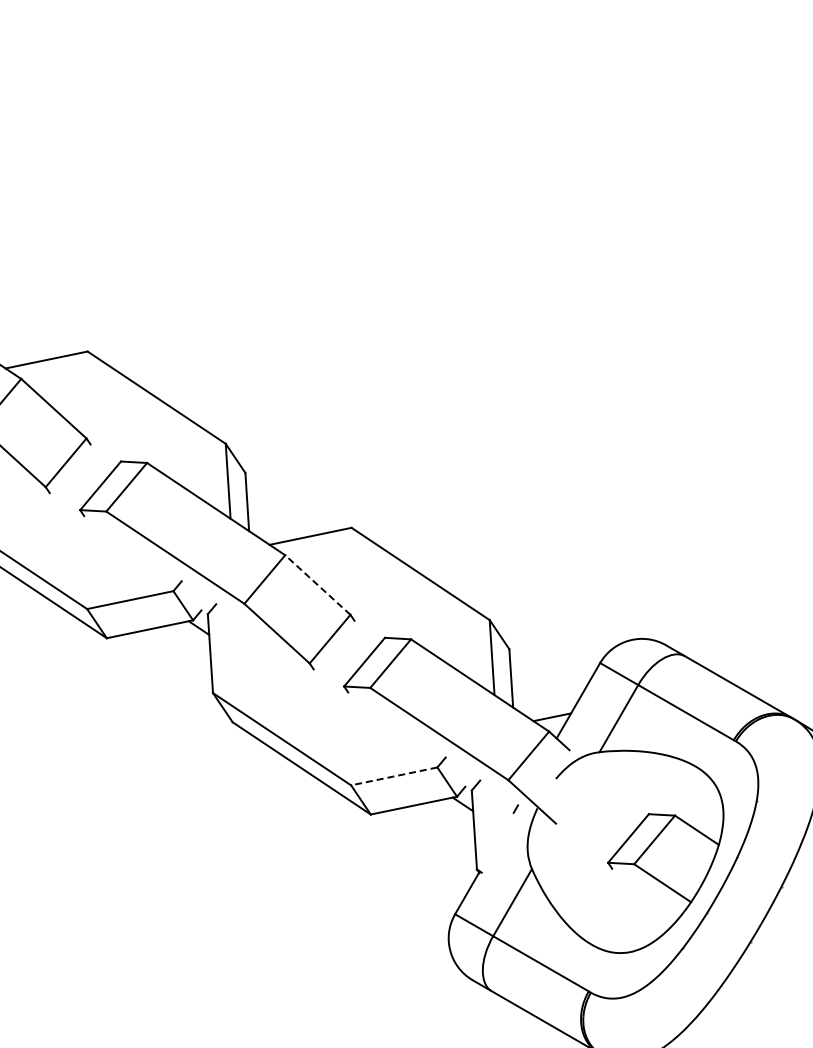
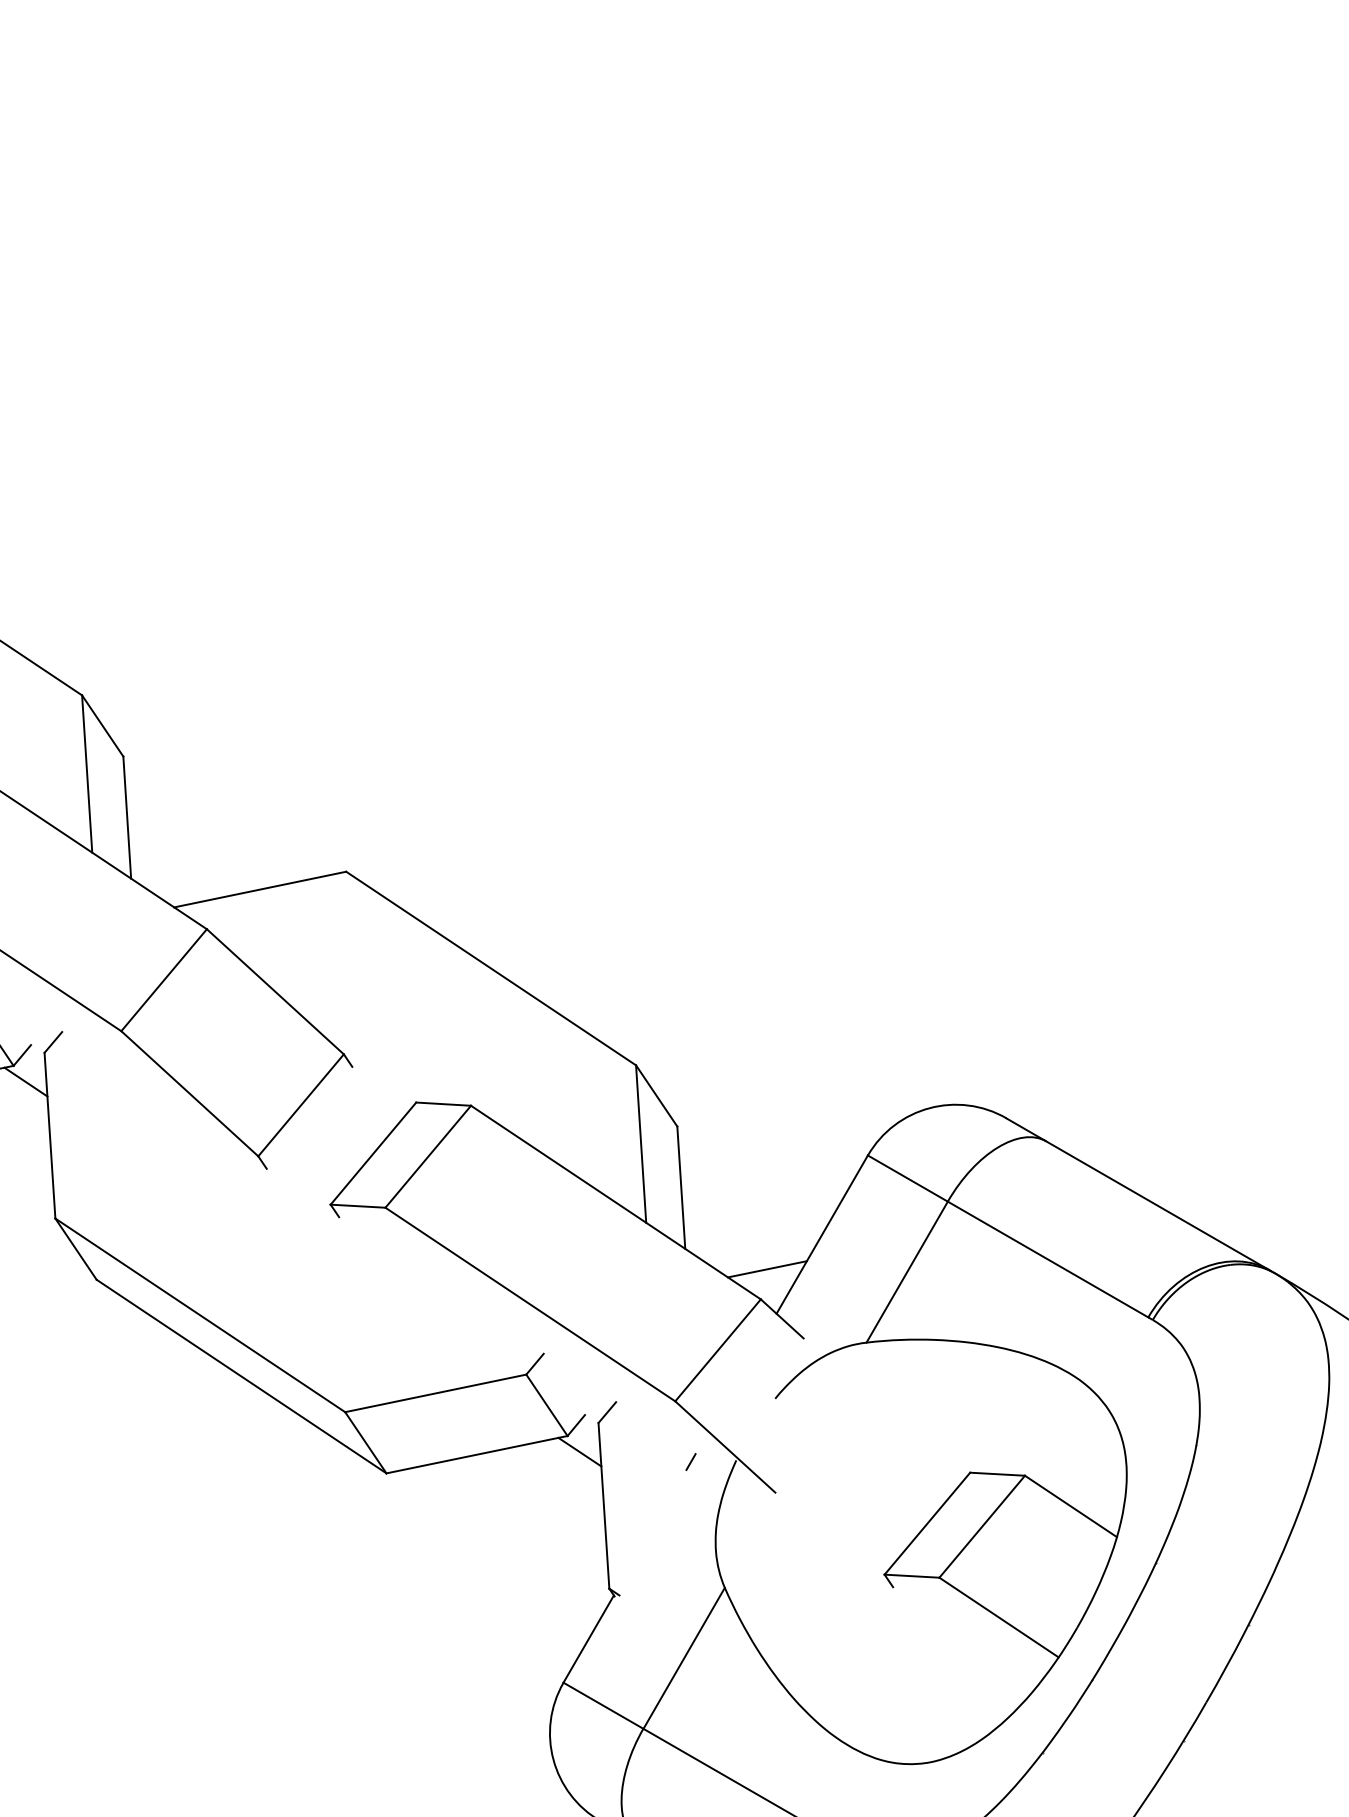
line: (317, 584) -> (274, 990), dashed -> solid
line: (393, 776) -> (434, 1393), dashed -> solid

